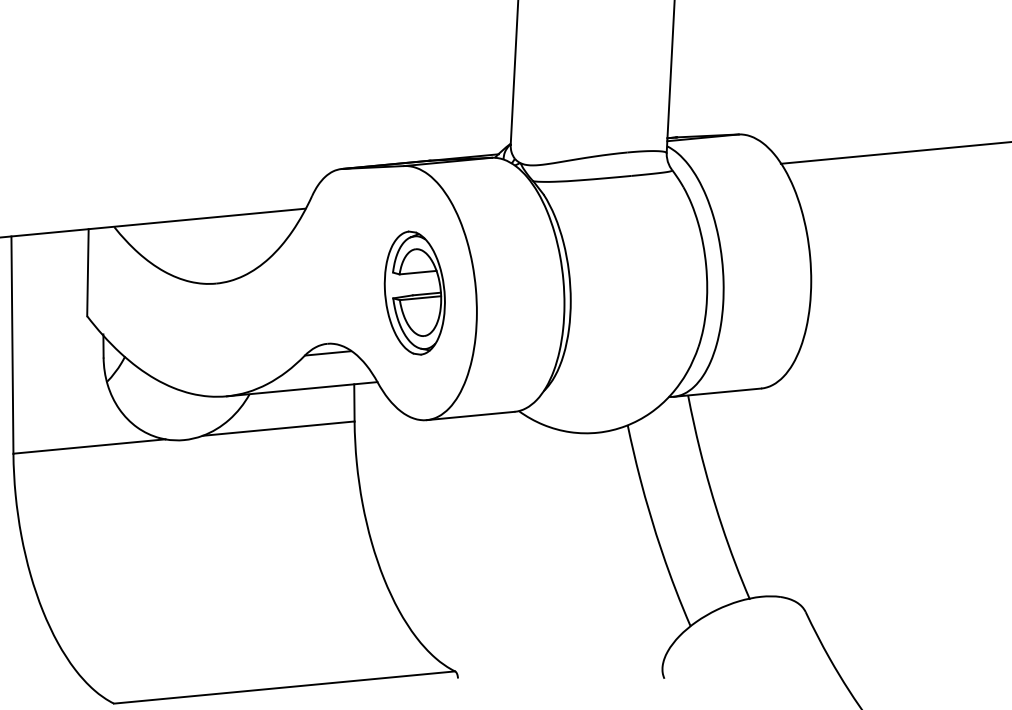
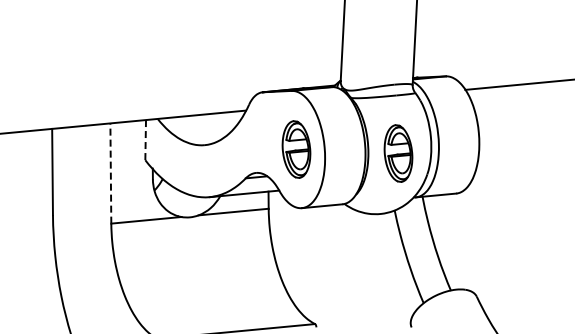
line: (87, 273) -> (145, 140), solid -> dashed
part: (635, 301) -> (398, 153), added
line: (11, 345) -> (110, 173), solid -> dashed

